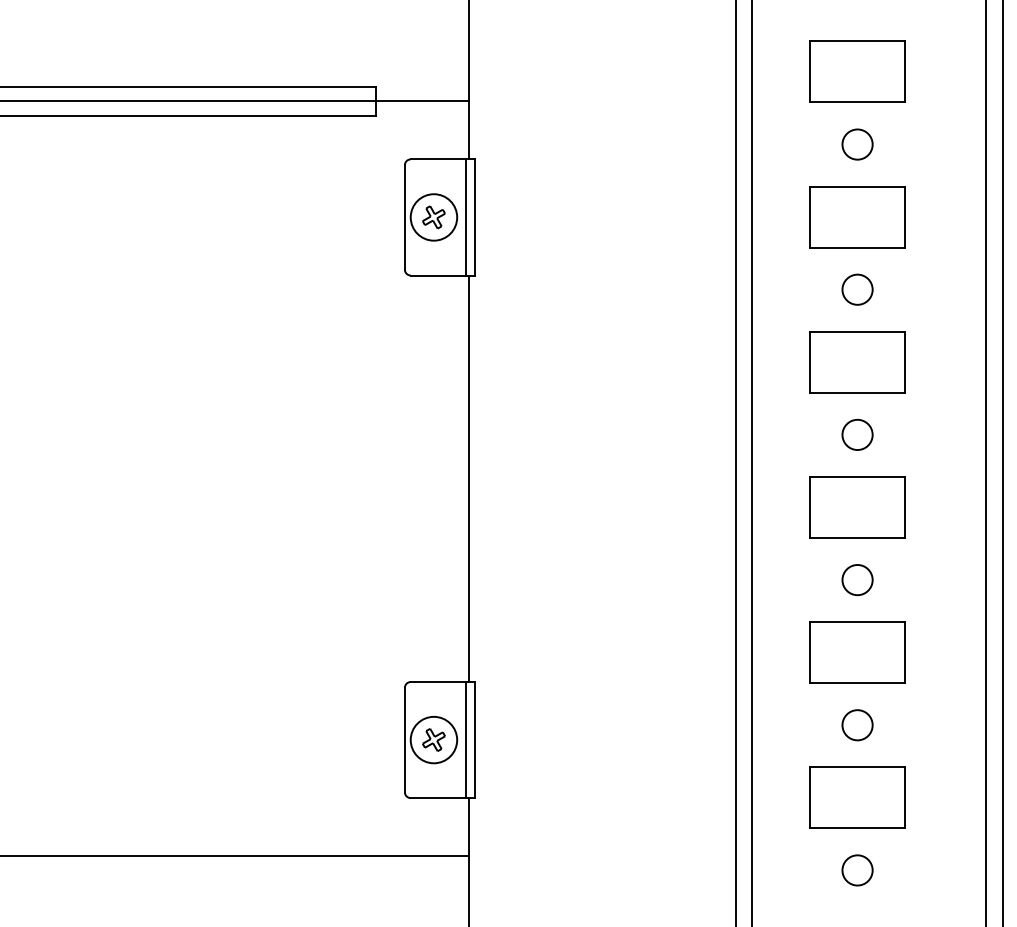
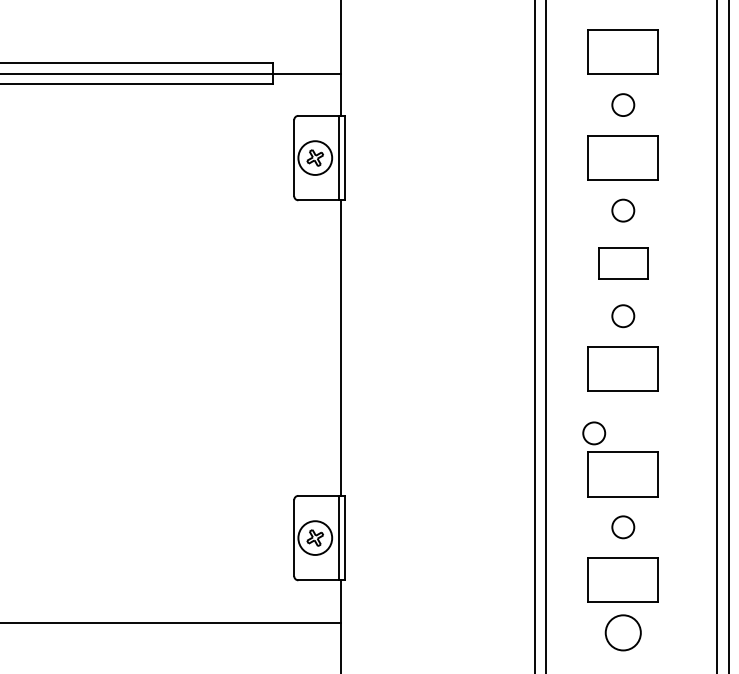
part: (857, 362) -> (623, 263), size x0.7
circle: (857, 580) -> (594, 433), moved
circle: (857, 870) -> (623, 632), size x1.6

